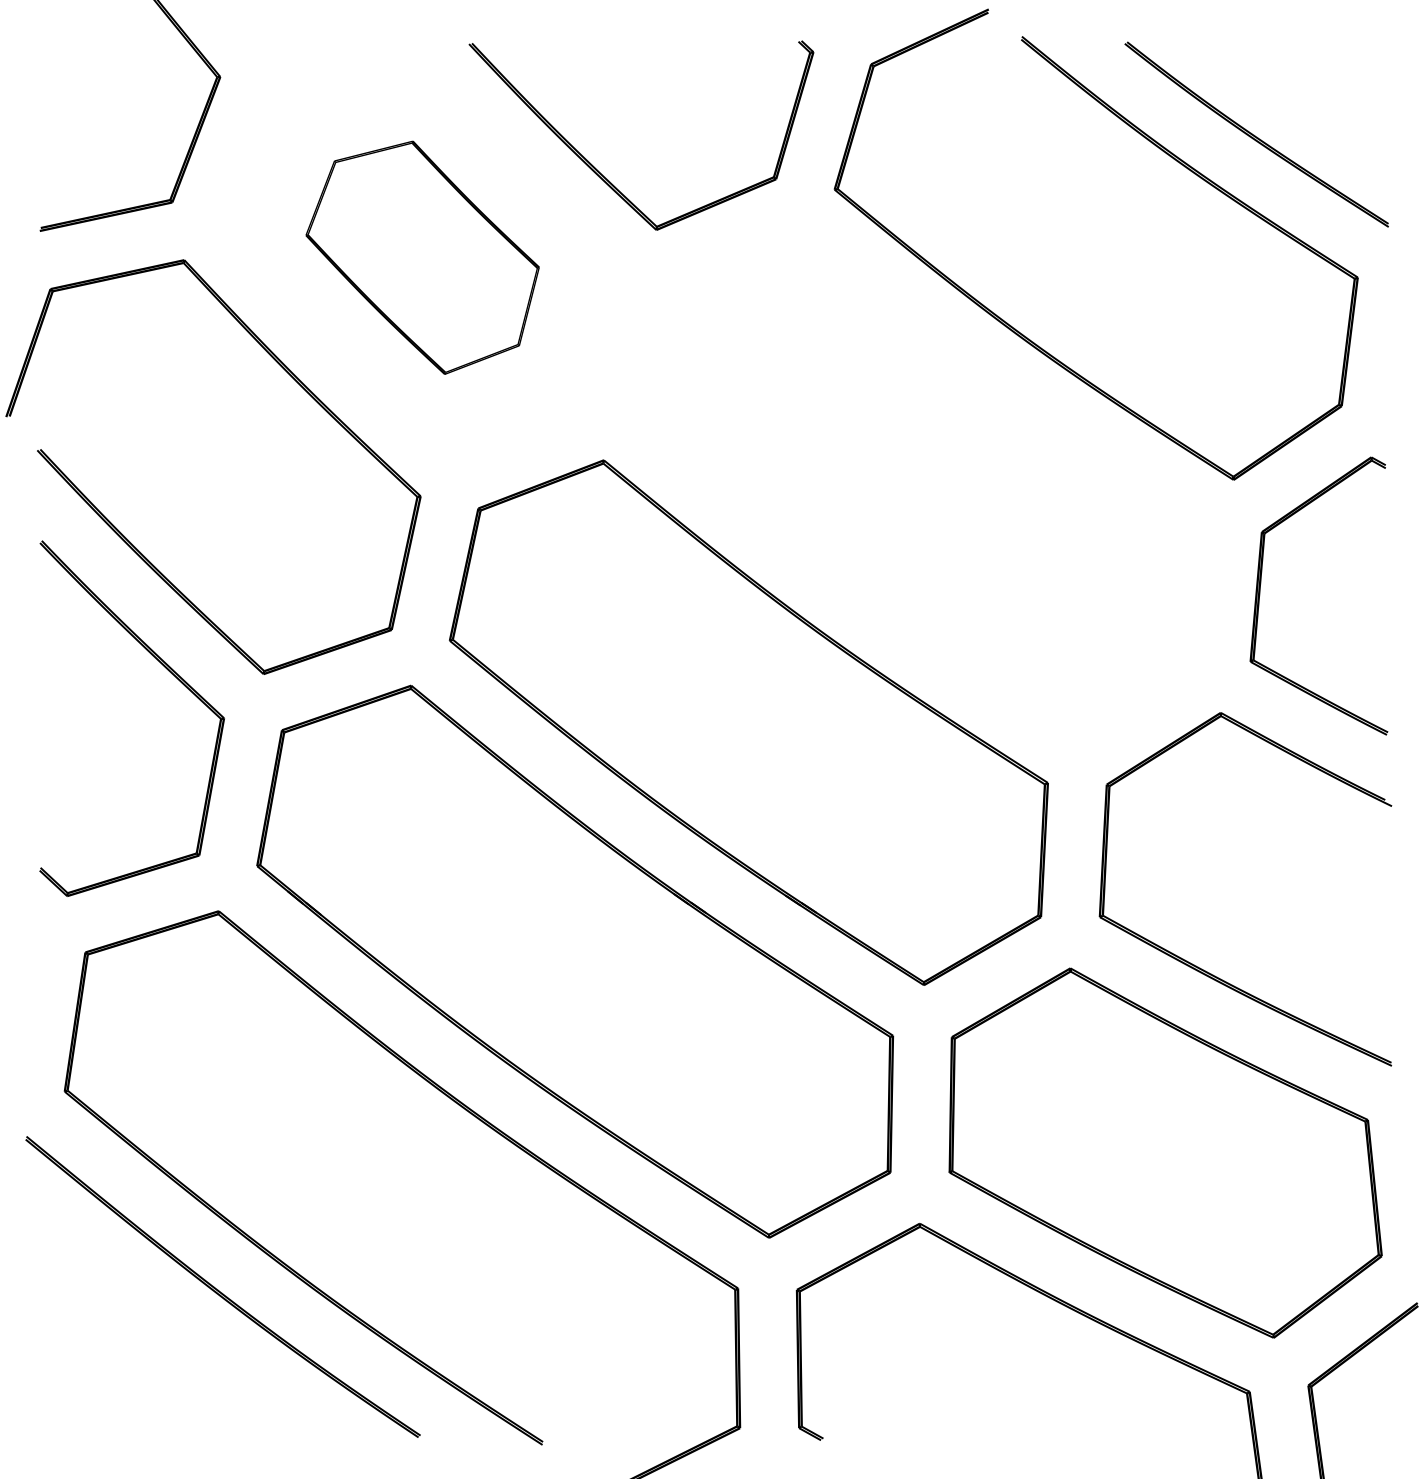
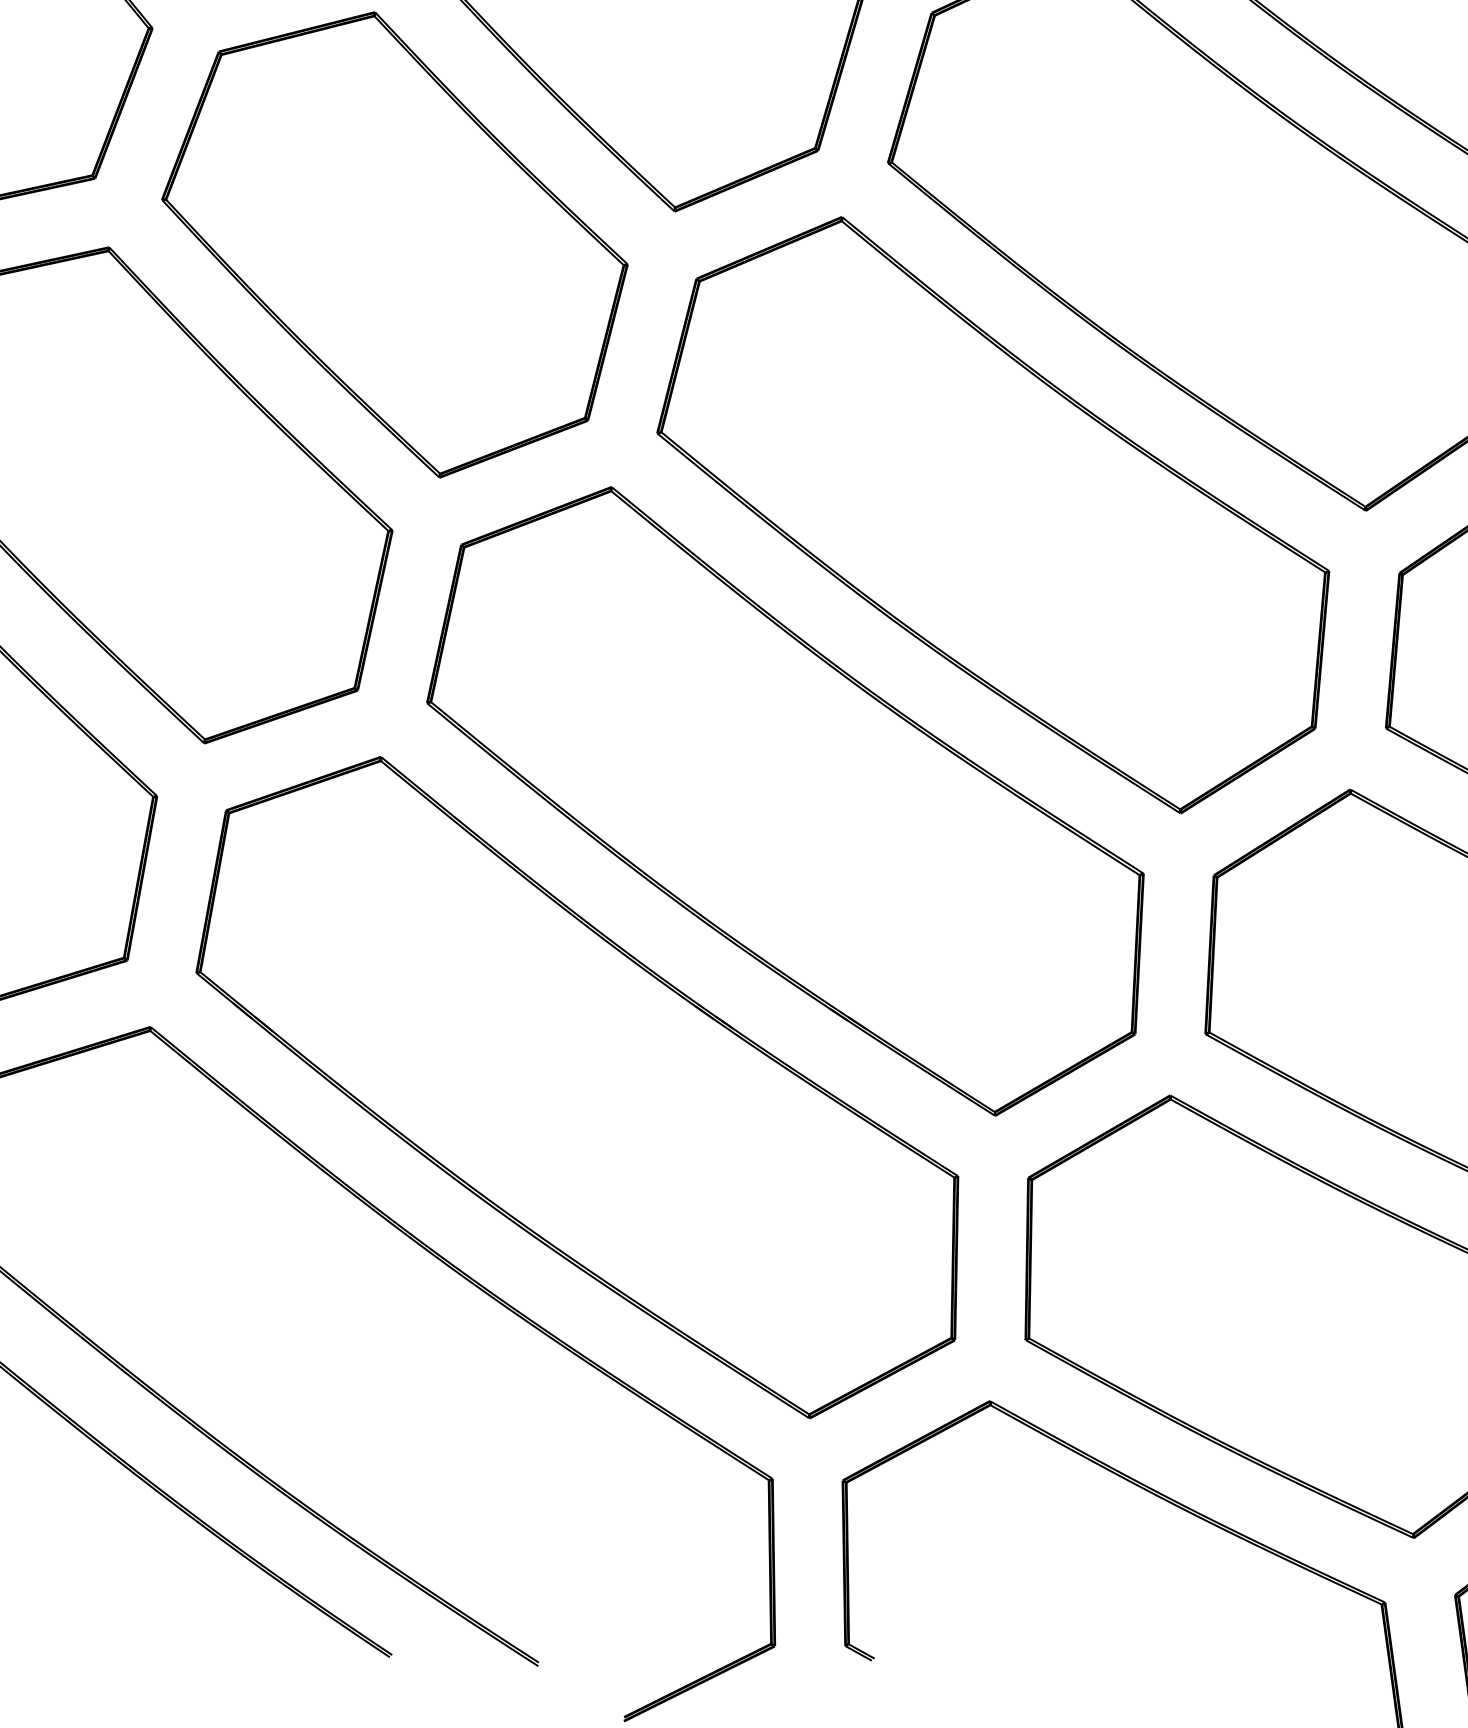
part: (422, 257) -> (394, 244), size x1.67
part: (922, 483) -> (993, 514), added

